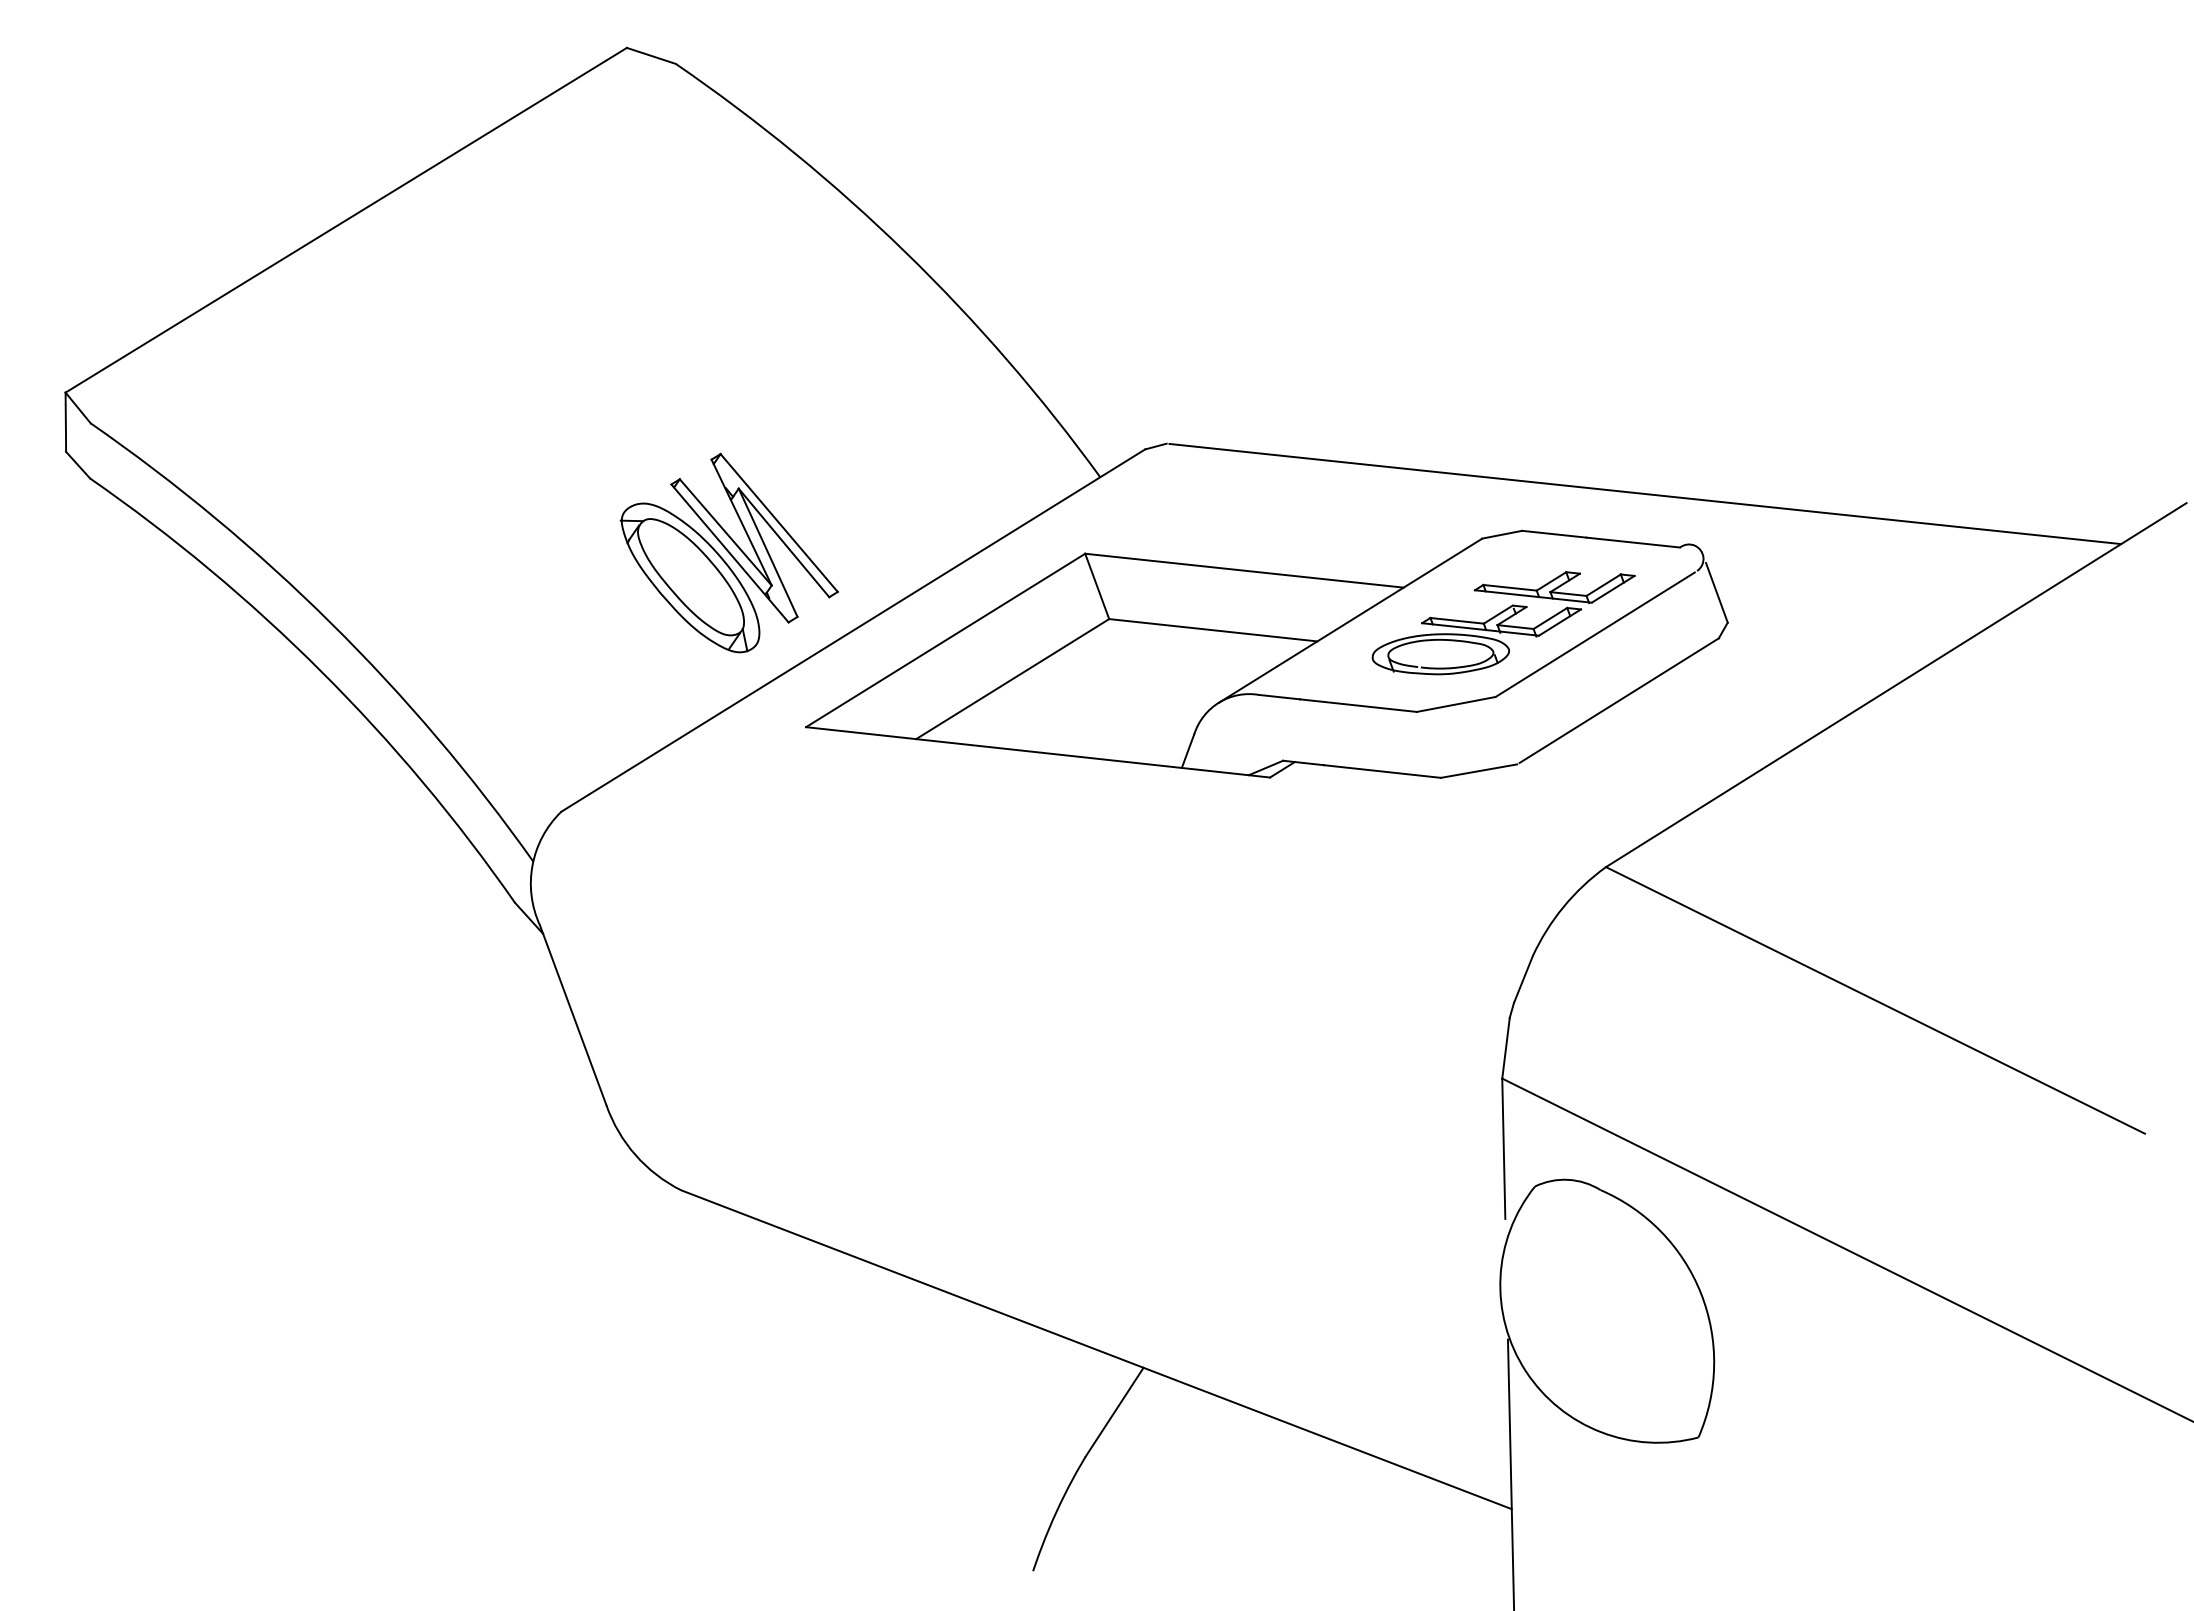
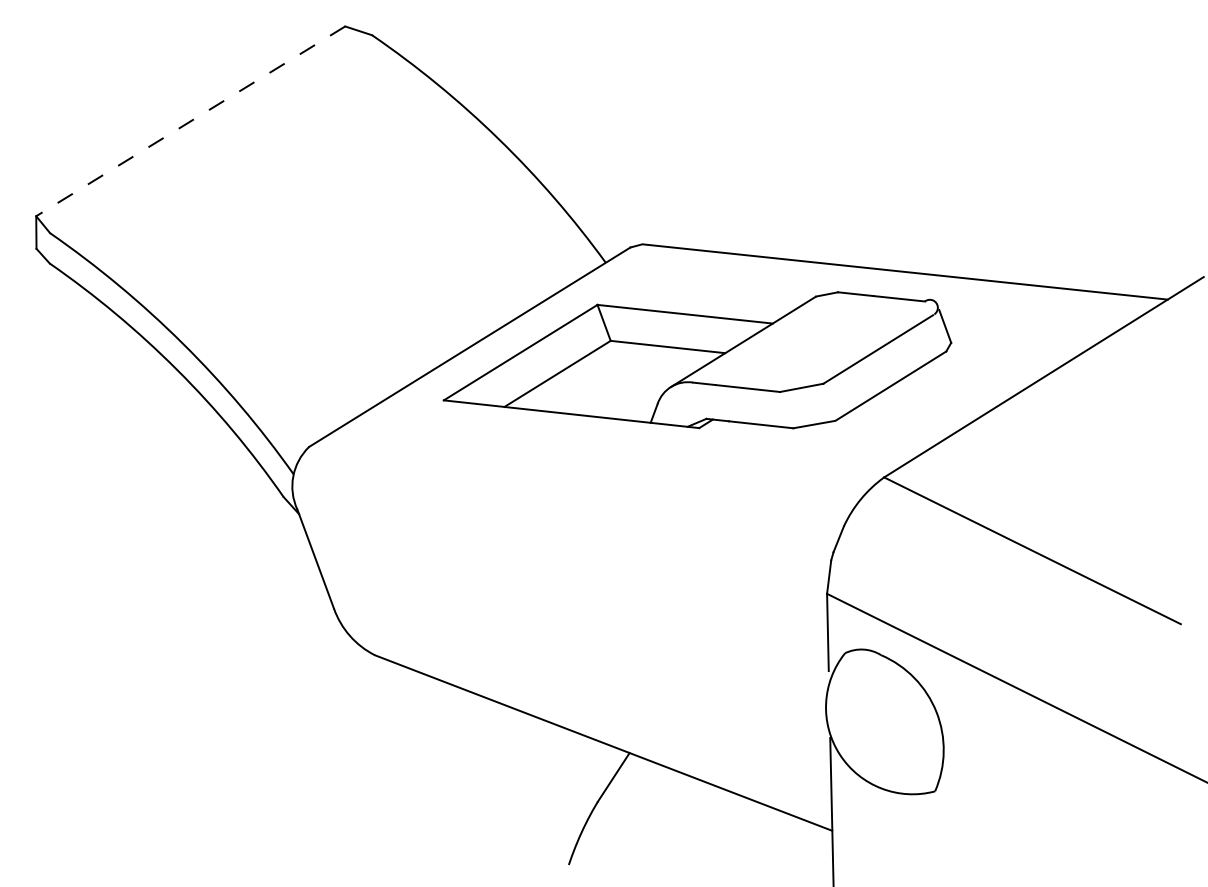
line: (345, 220) -> (190, 121), solid -> dashed
part: (729, 551) -> (401, 303), removed
part: (1503, 623) -> (827, 343), removed

